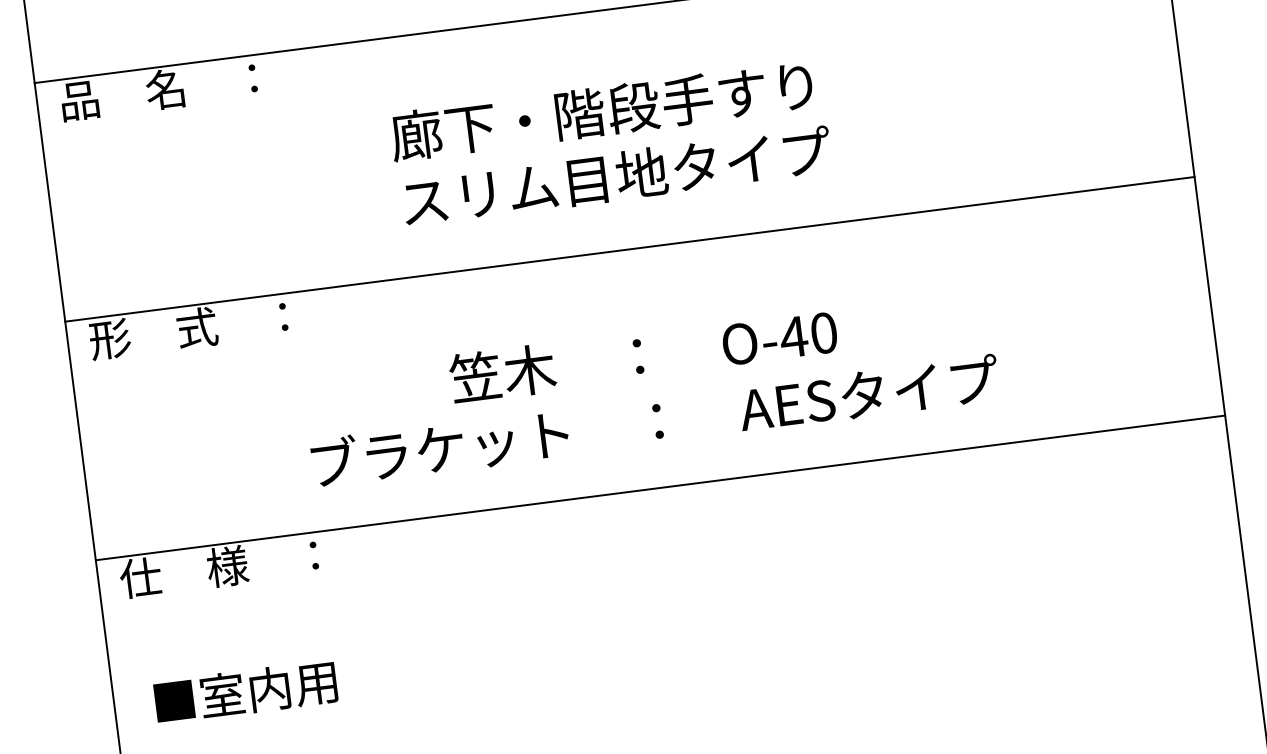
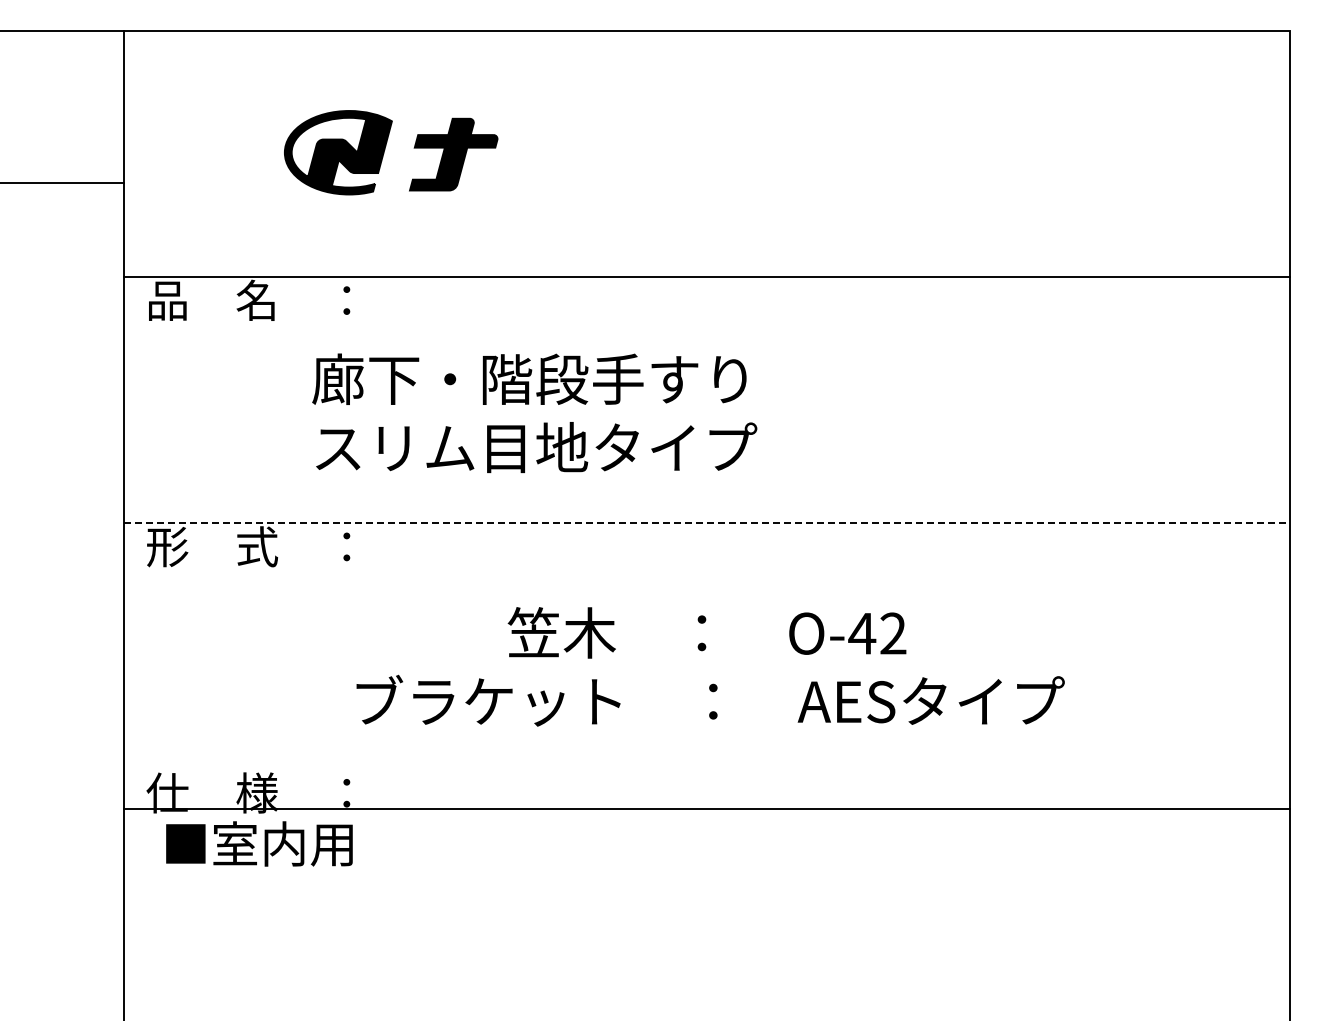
text: (610, 142) -> (534, 412), moved
line: (630, 249) -> (707, 523), solid -> dashed
text: (824, 333) -> (893, 633), O-40 -> O-42
line: (660, 487) -> (707, 808), moved
text: (245, 691) -> (259, 843), moved

